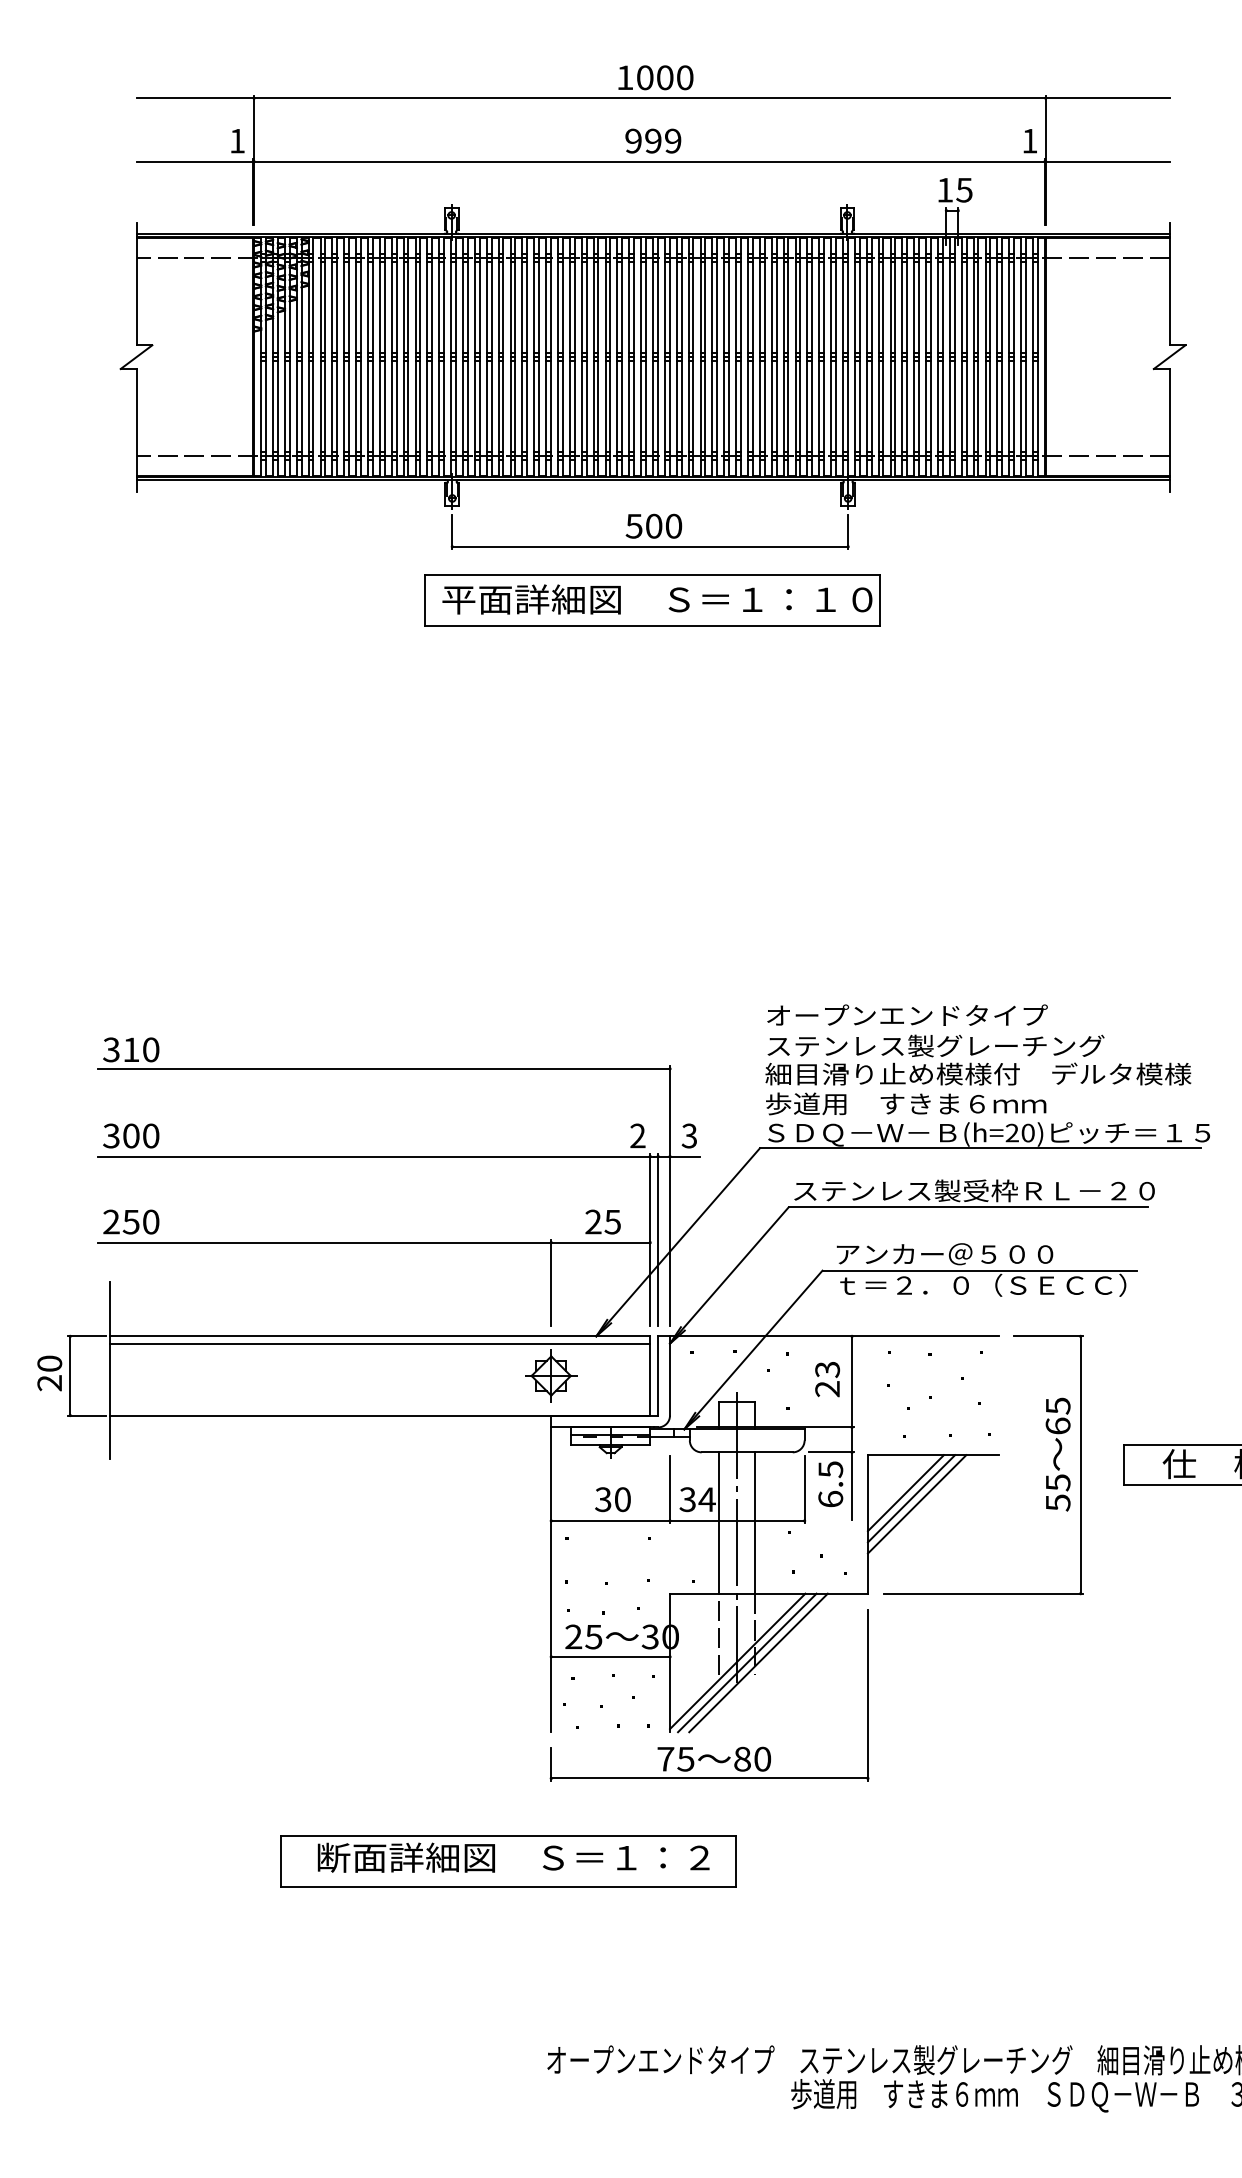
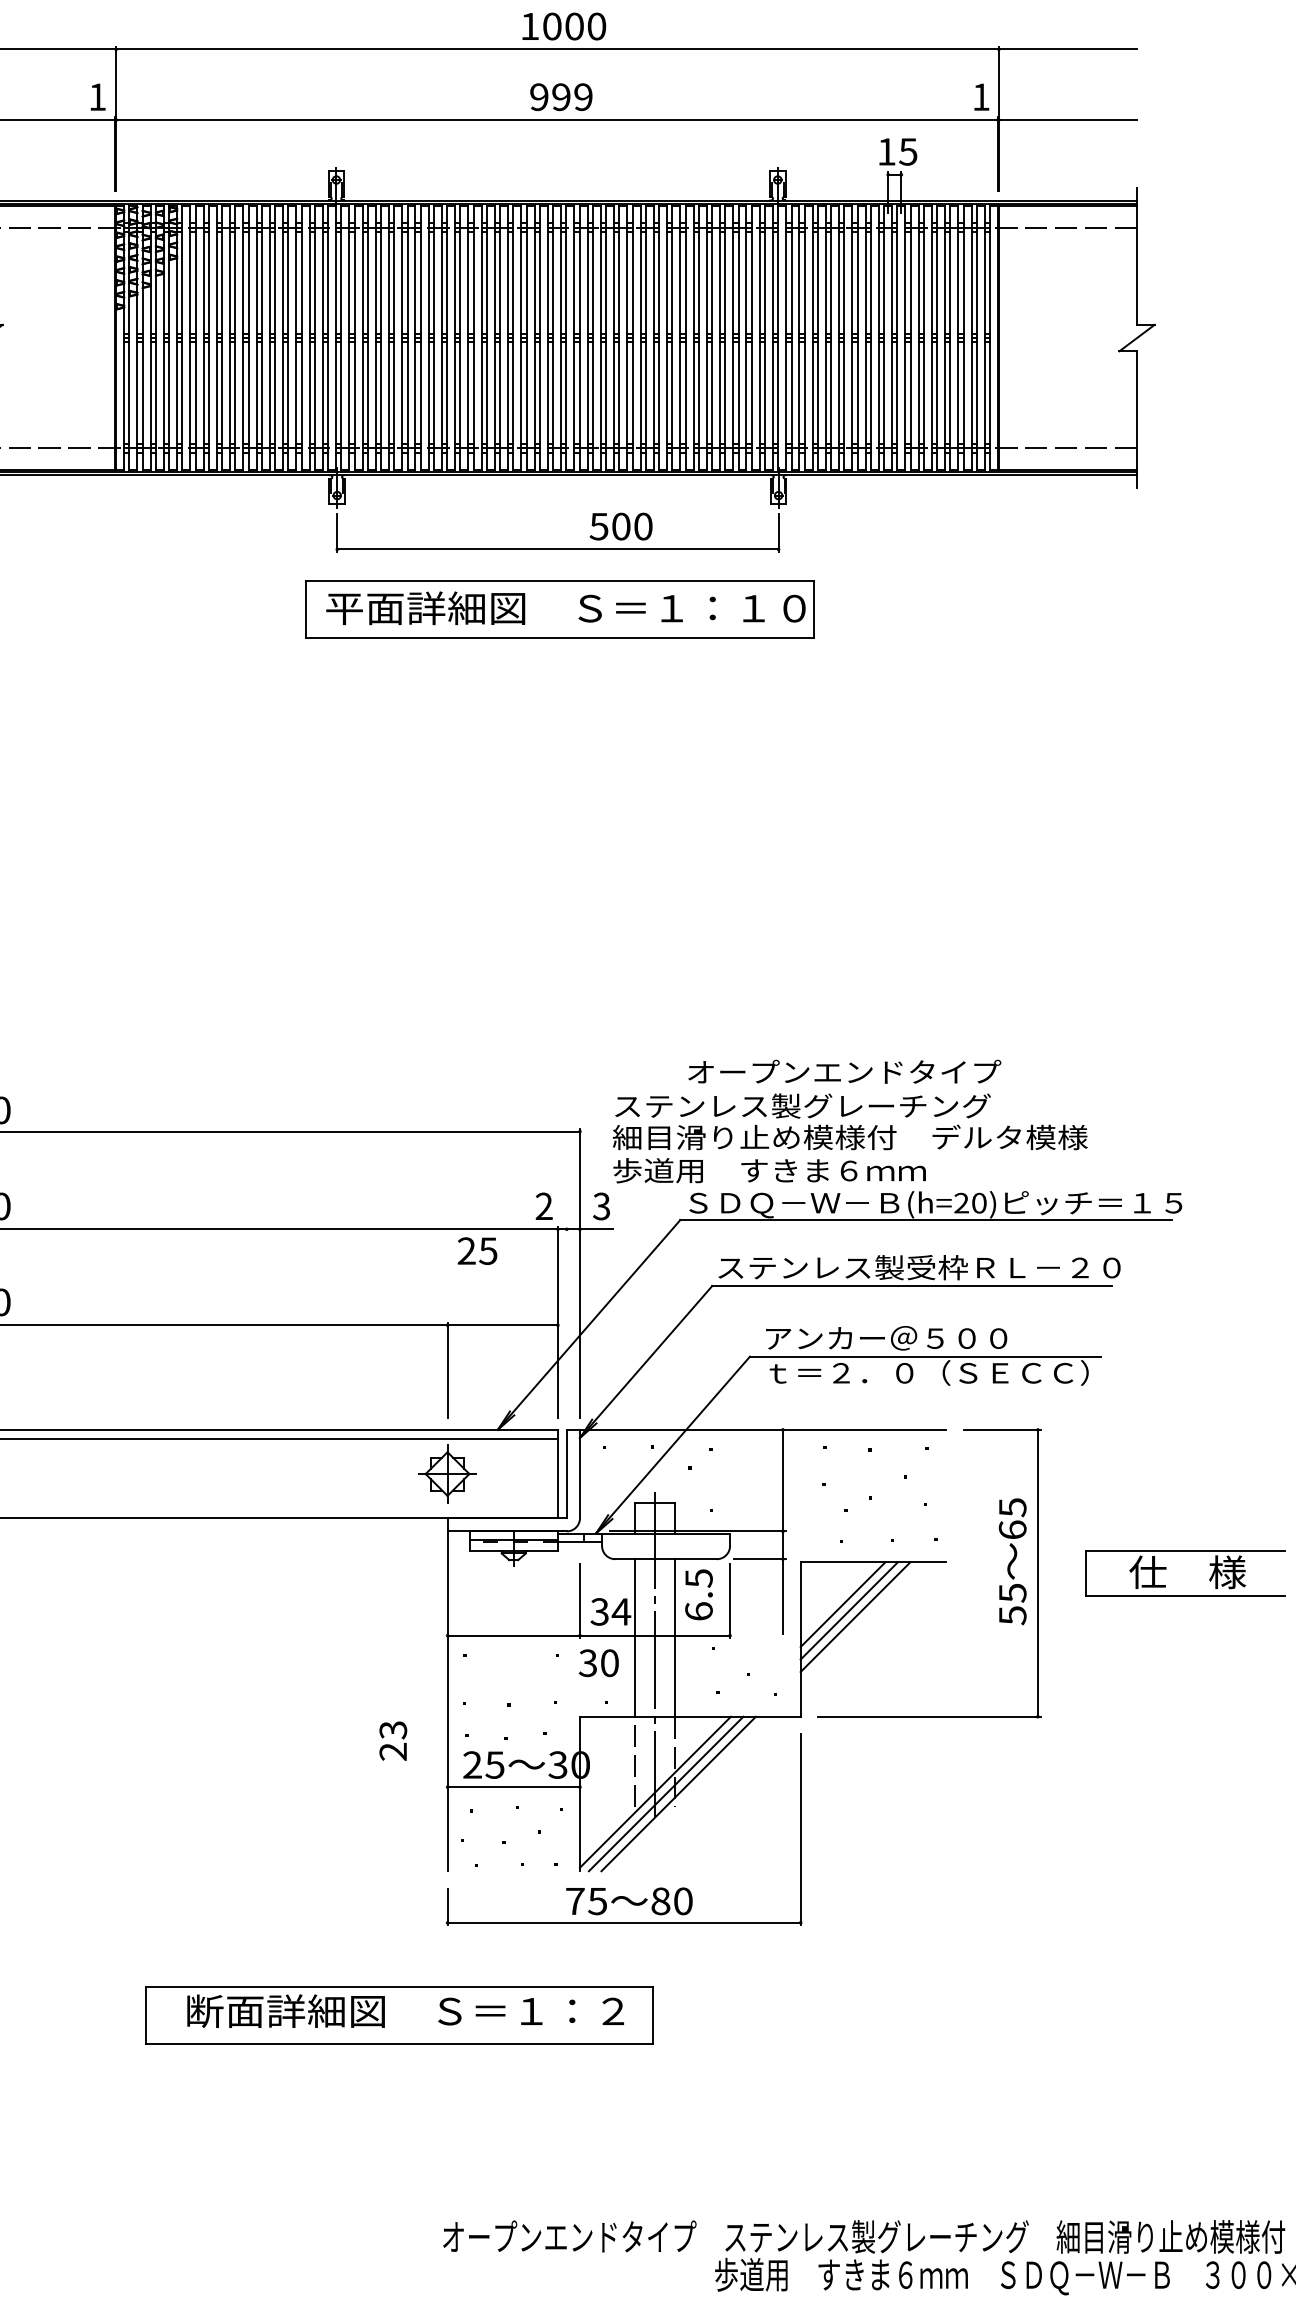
text: (653, 525) -> (620, 525), moved
text: (978, 1074) -> (850, 1137), moved
text: (602, 1221) -> (476, 1250), moved
line: (658, 1240) -> (567, 1322), removed
text: (827, 1379) -> (393, 1741), moved
text: (830, 1483) -> (698, 1593), moved
text: (612, 1499) -> (598, 1663), moved

